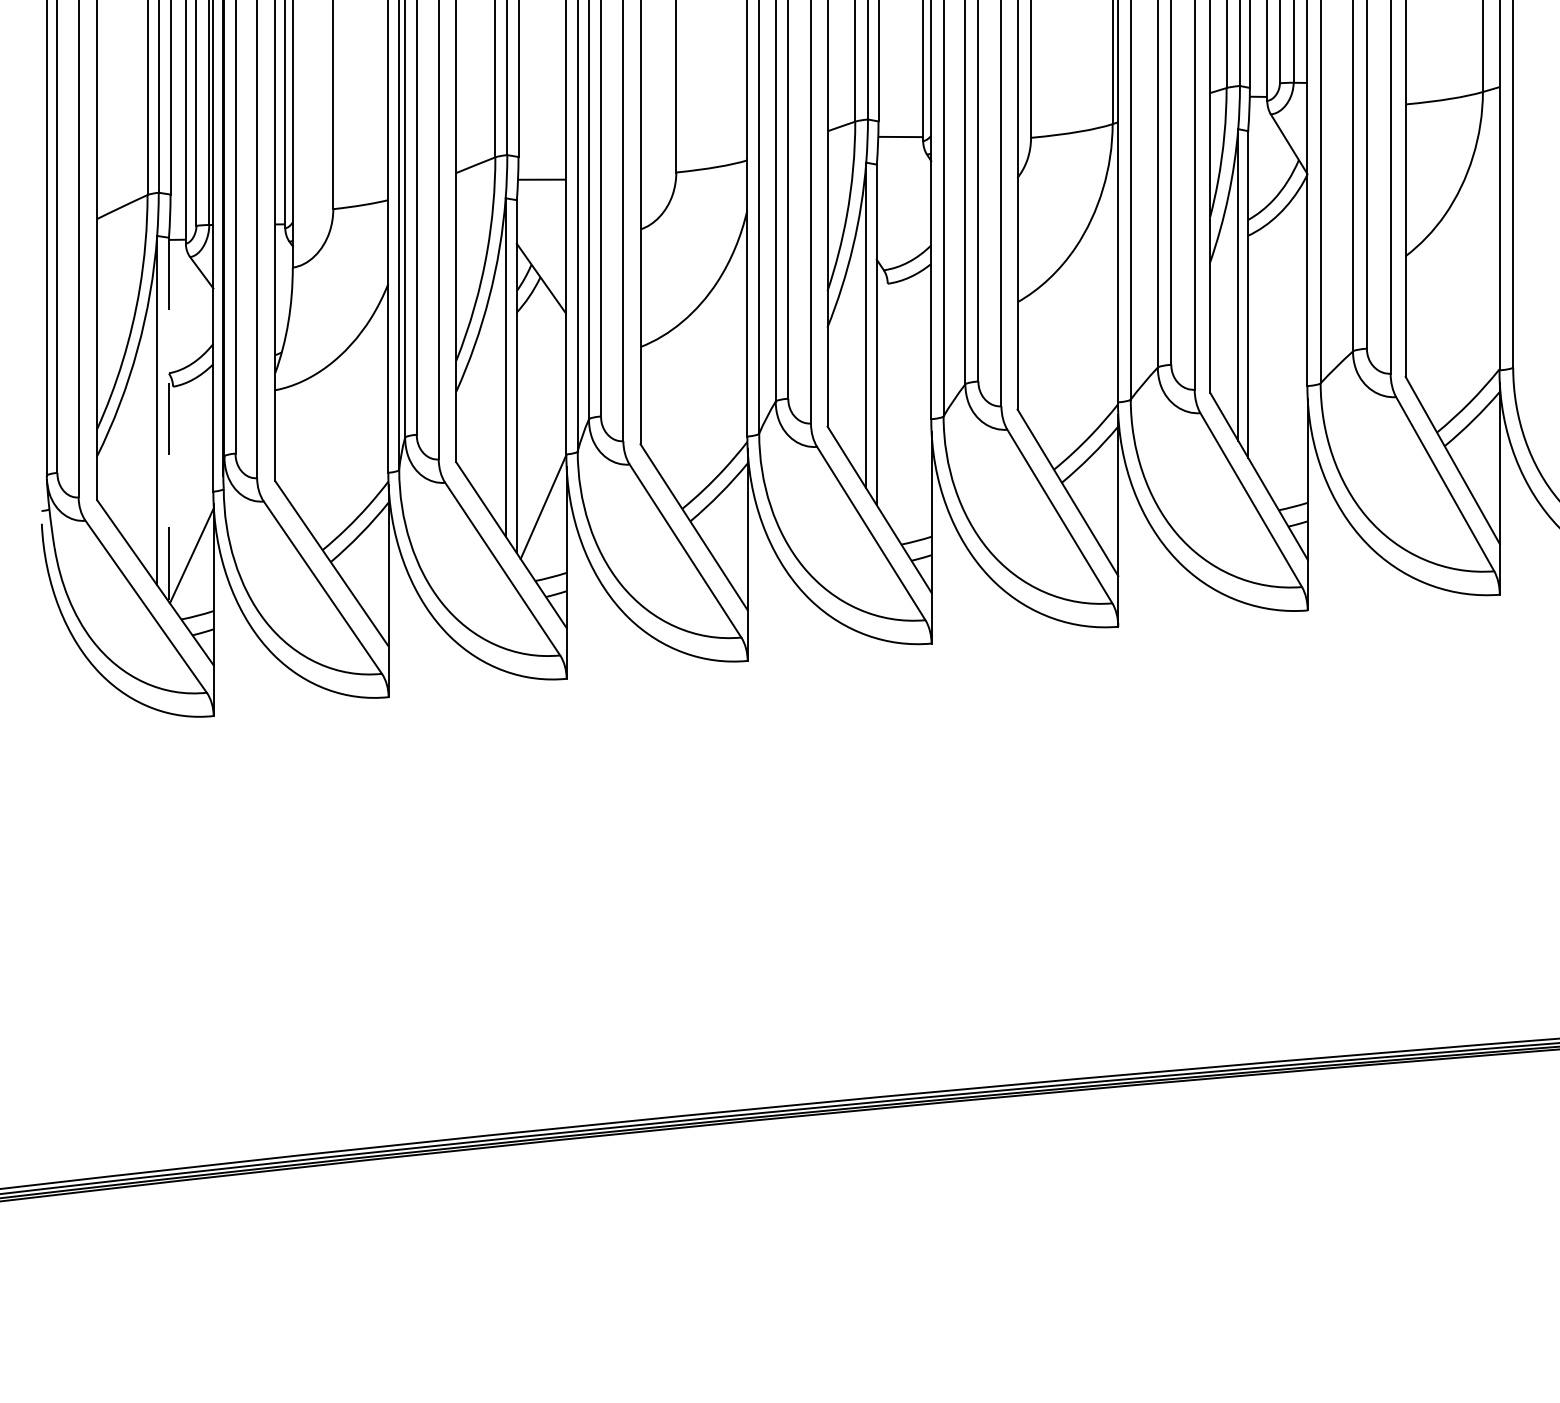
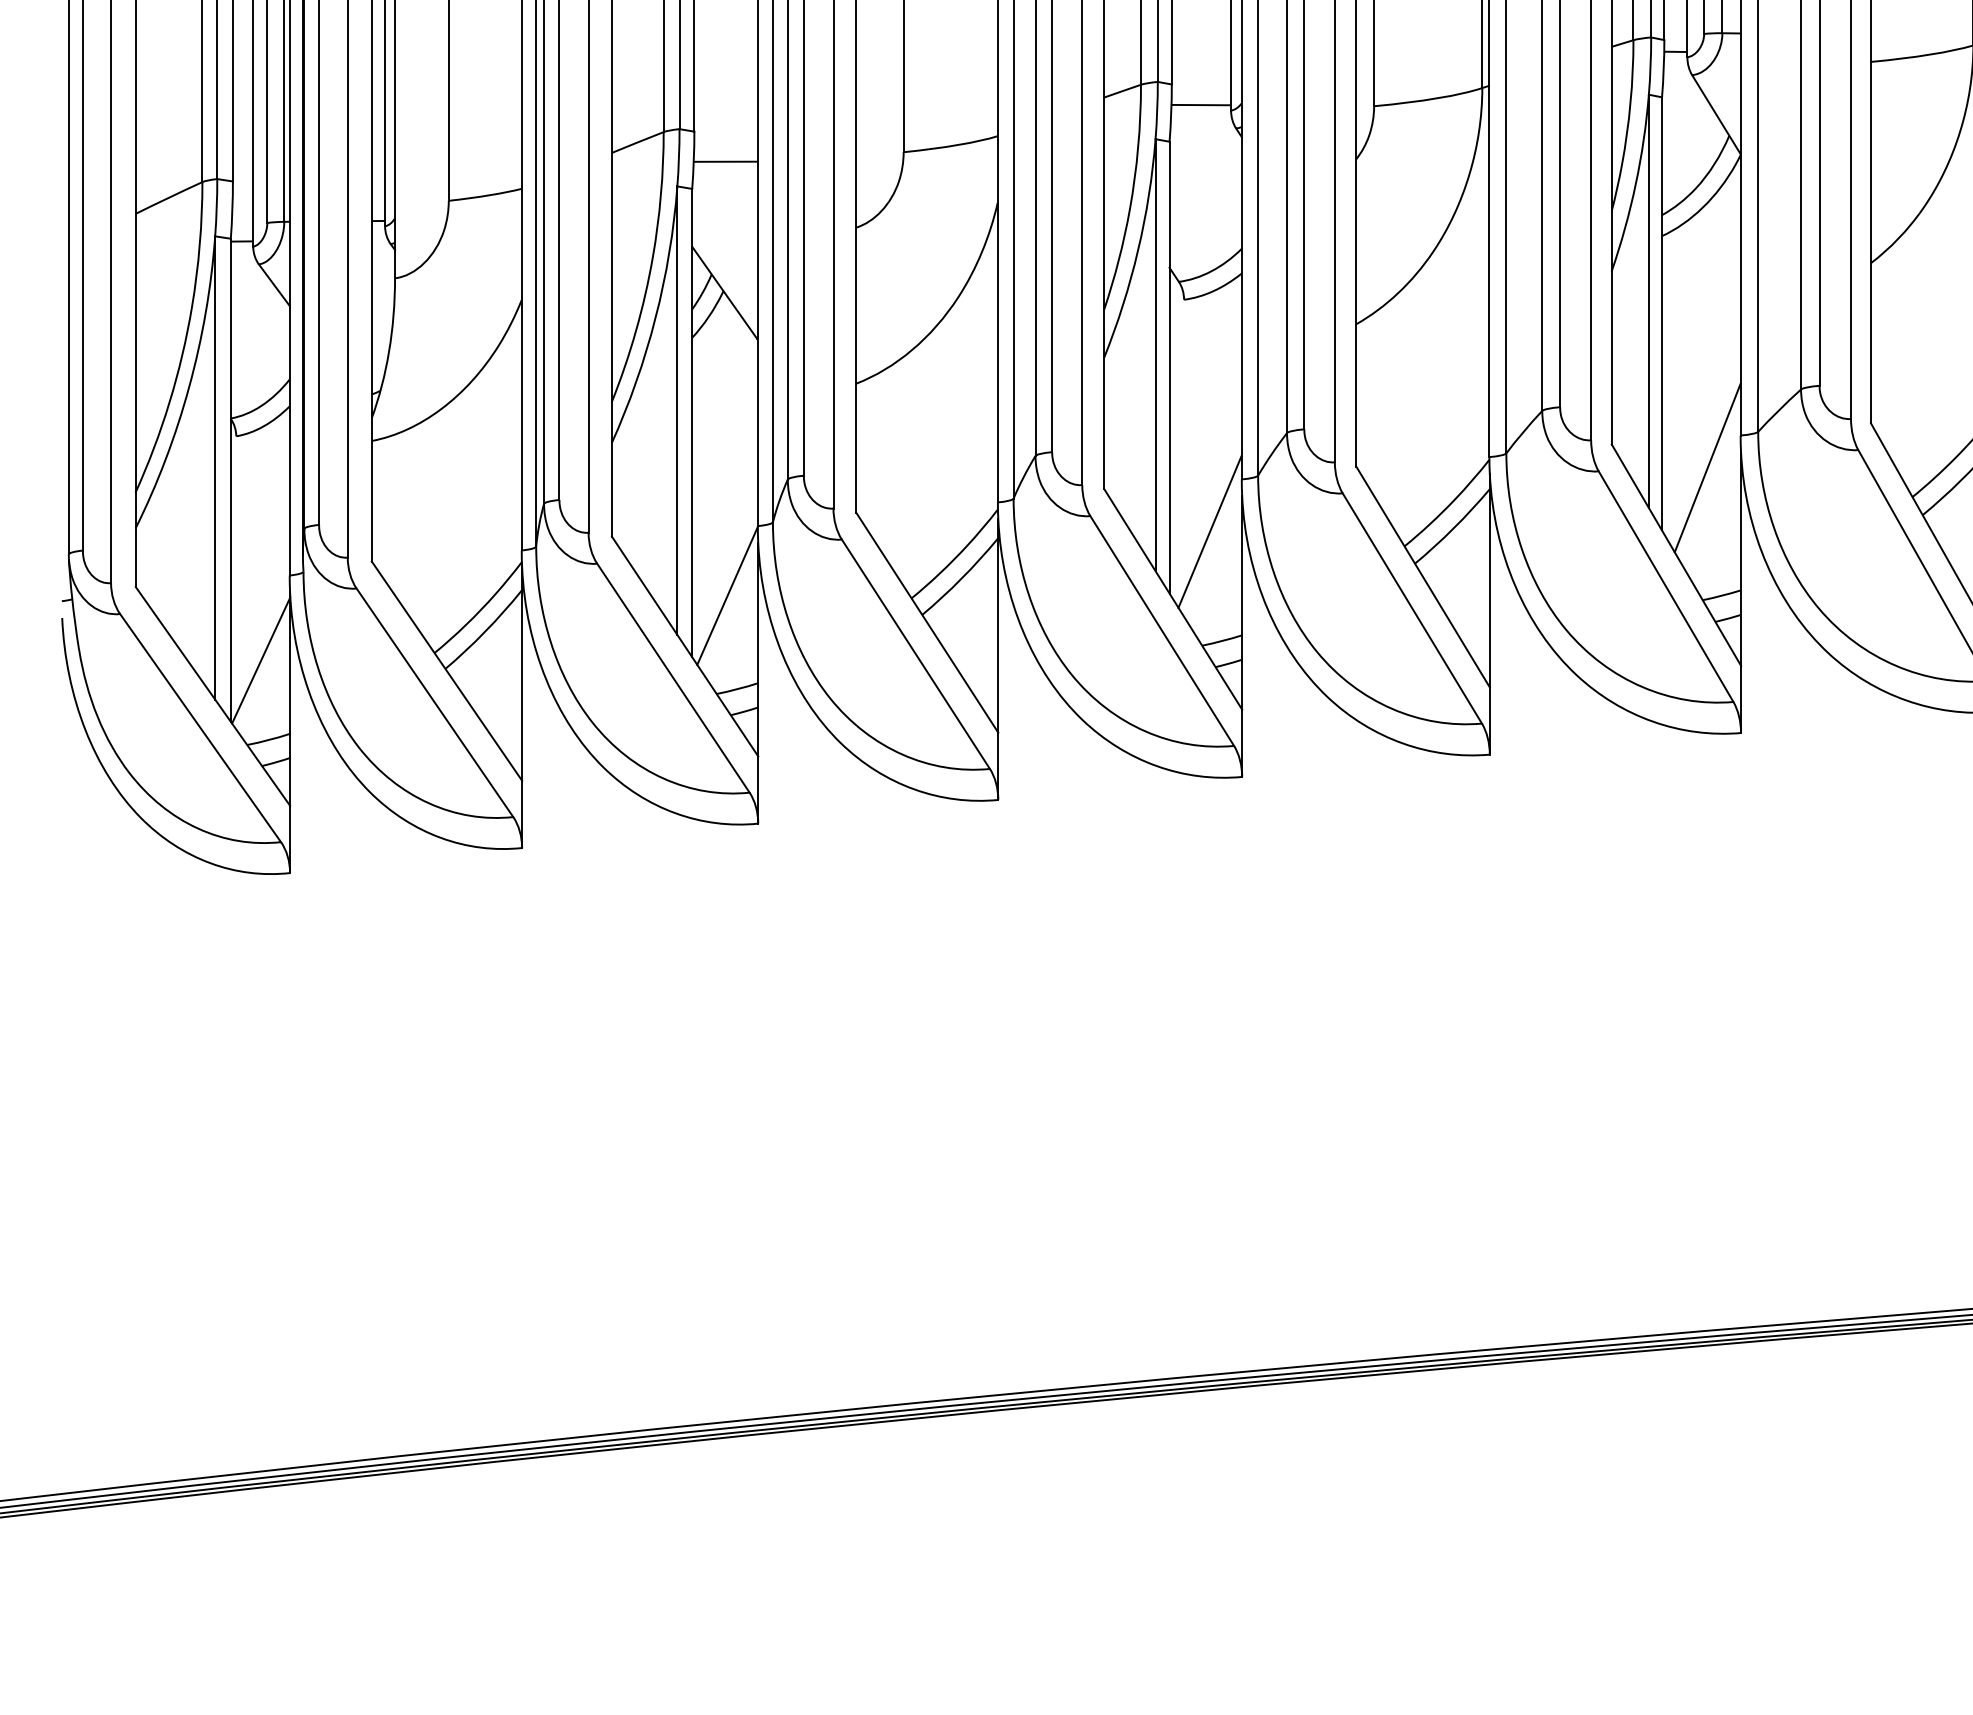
line: (1282, 410) -> (1707, 467), added
line: (168, 420) -> (230, 481), dashed -> solid
line: (907, 458) -> (1210, 531), added

